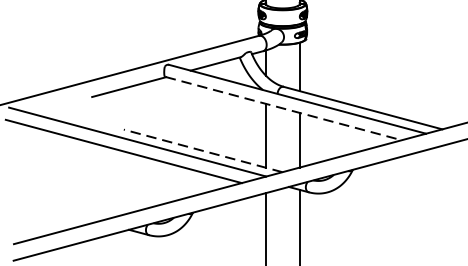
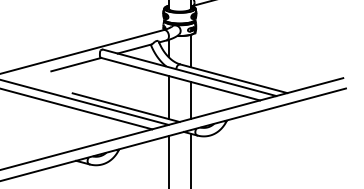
line: (283, 109) -> (180, 79), dashed -> solid
line: (202, 150) -> (125, 107), dashed -> solid

